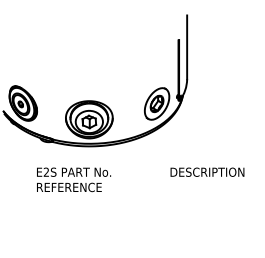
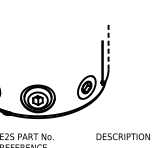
line: (187, 47) -> (108, 46), solid -> dashed

